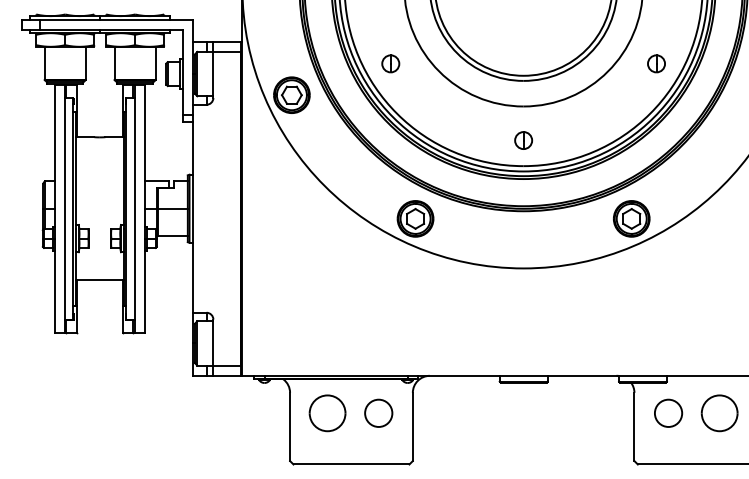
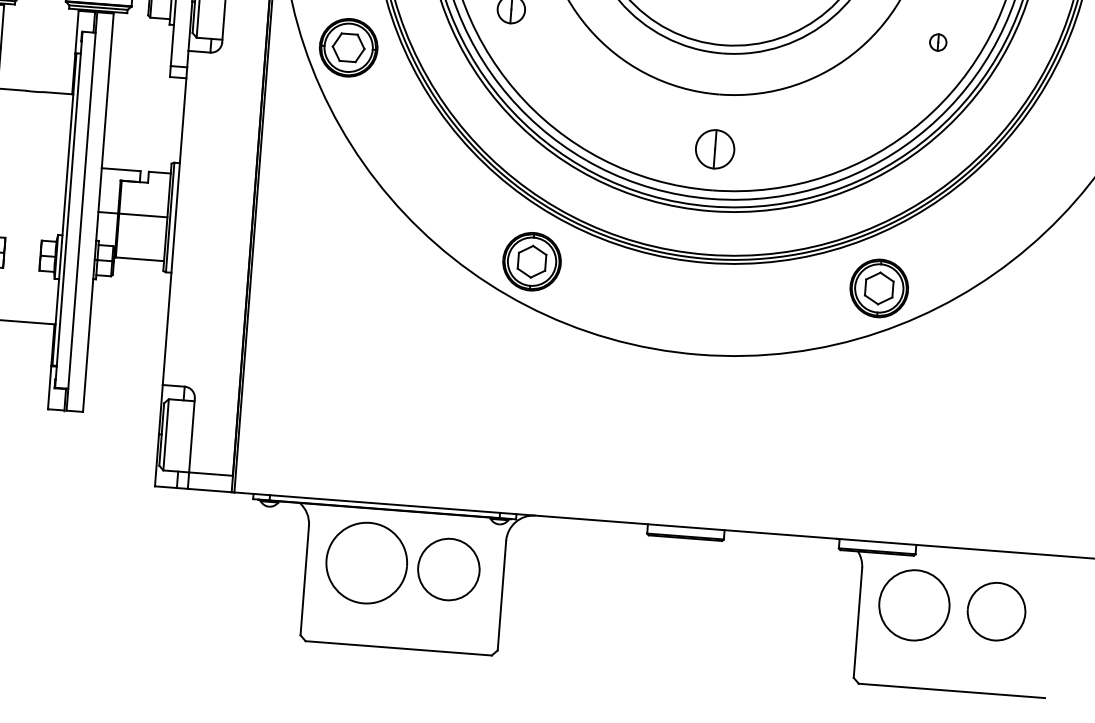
part: (656, 63) -> (938, 41), size x0.6
part: (523, 140) -> (715, 149), size x1.4
circle: (378, 412) -> (448, 568), size x1.4
circle: (668, 412) -> (914, 604), size x1.6
part: (327, 413) -> (366, 563), size x1.4

